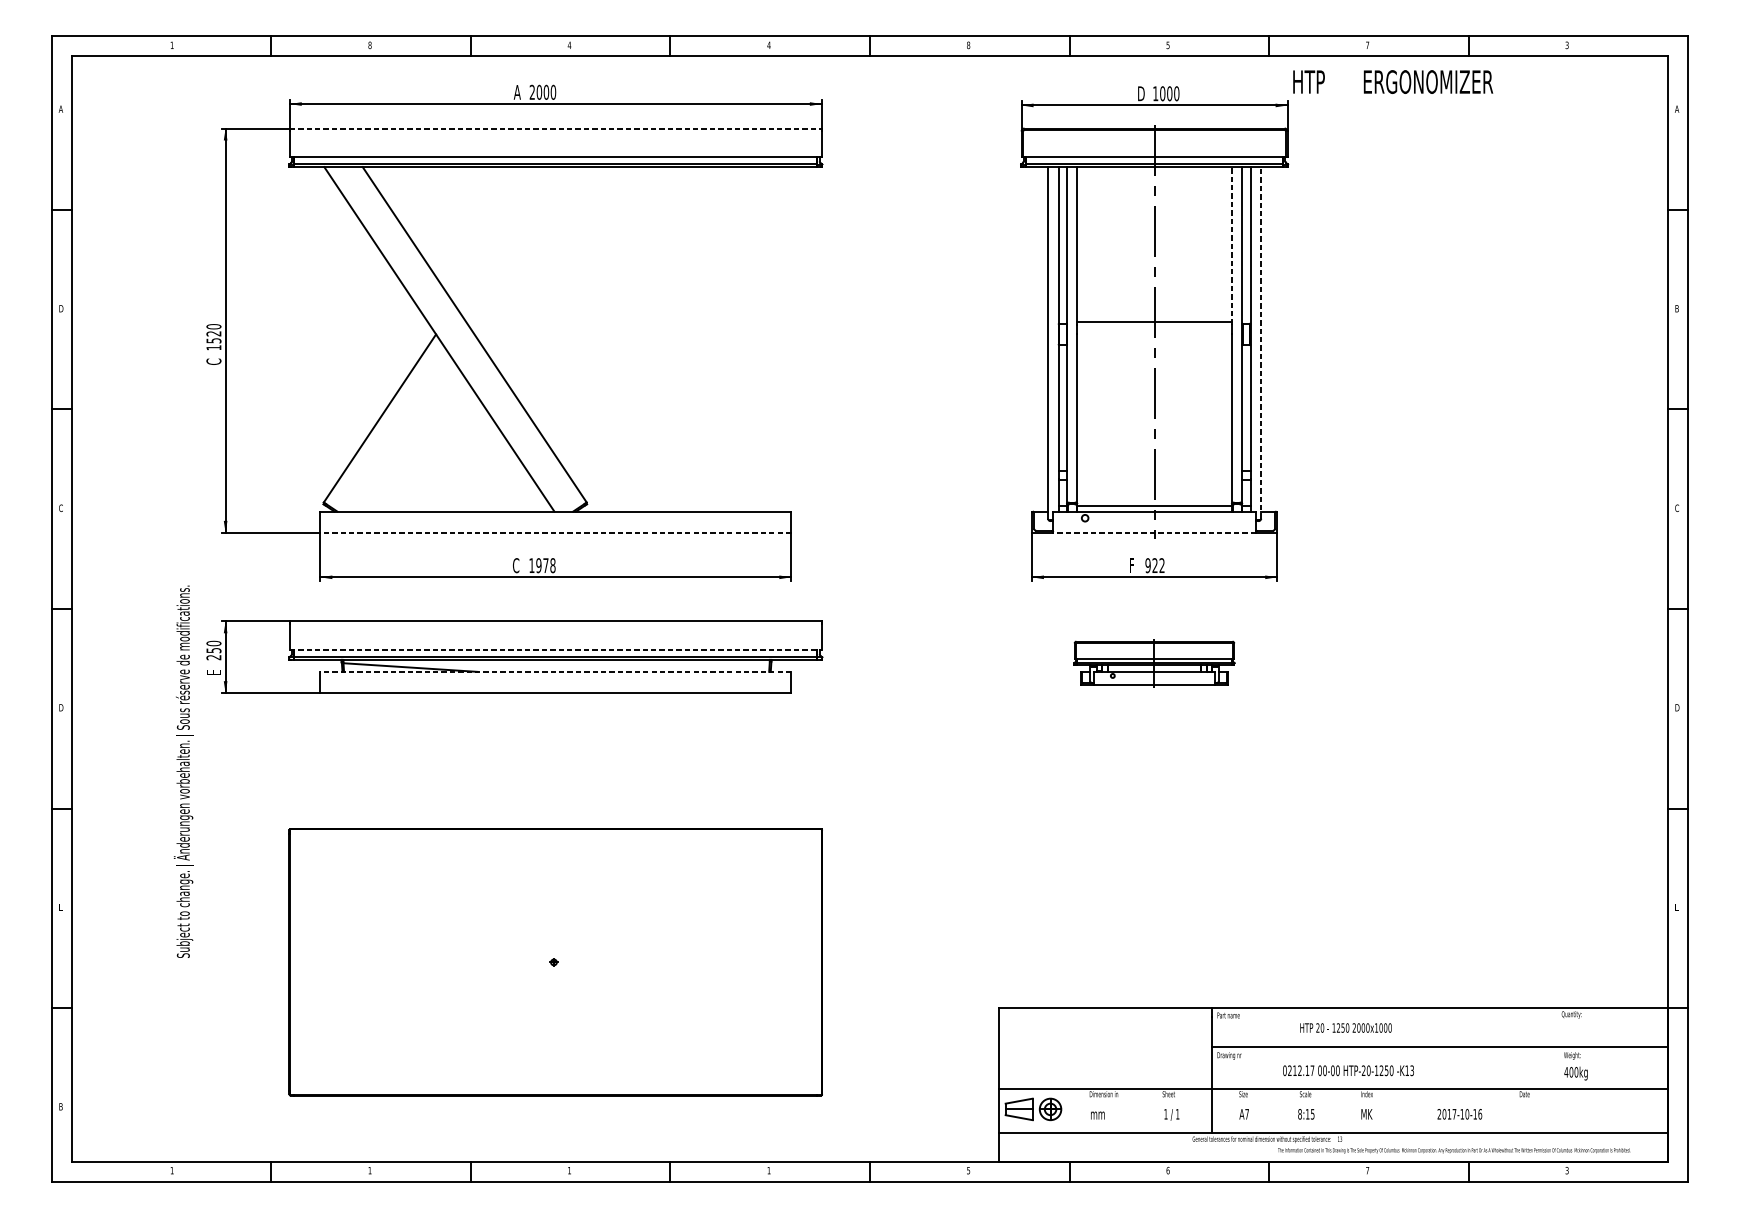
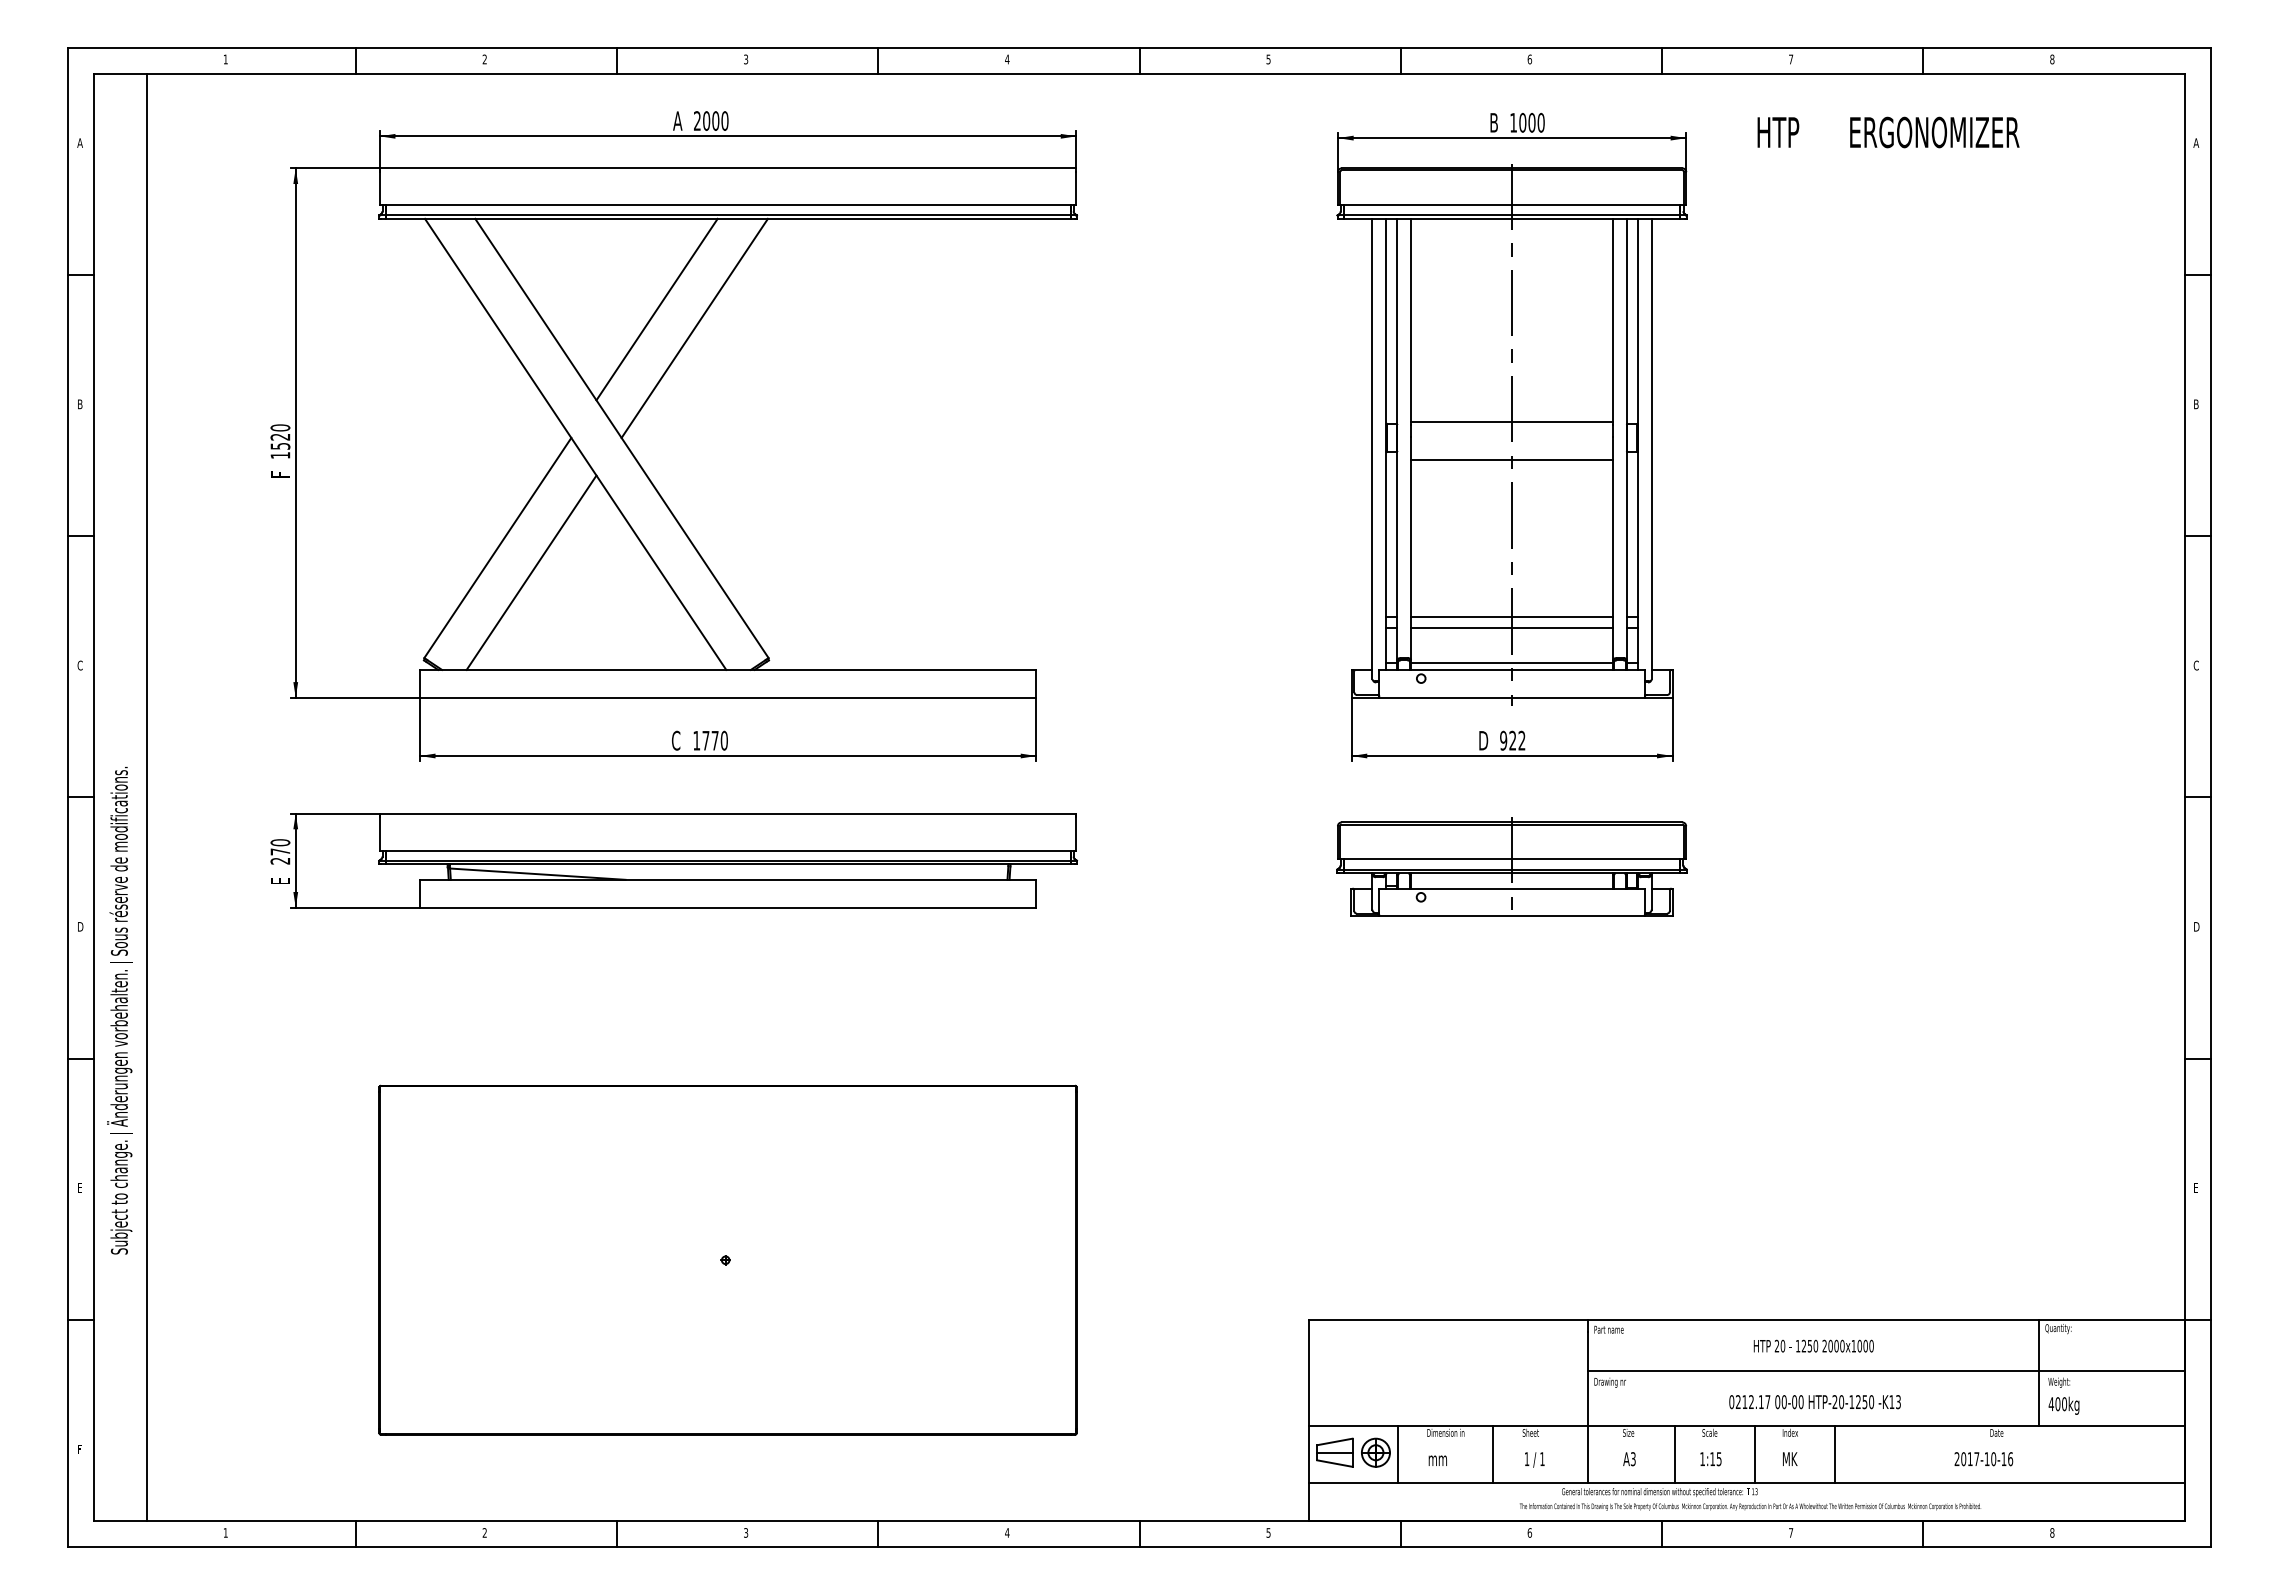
text: (369, 45) -> (484, 59), 8 -> 2
text: (569, 45) -> (745, 59), 4 -> 3
text: (968, 45) -> (1268, 59), 8 -> 5
text: (1167, 45) -> (1529, 59), 5 -> 6
text: (1567, 45) -> (2052, 59), 3 -> 8
text: (1393, 82) -> (1888, 132), moved
text: (1141, 93) -> (1495, 122), D -> B
line: (556, 128) -> (728, 168), dashed -> solid
line: (501, 236) -> (656, 309), added
line: (1231, 245) -> (1613, 321), dashed -> solid
line: (530, 250) -> (694, 327), added
text: (62, 308) -> (81, 404), D -> B
line: (1261, 342) -> (1651, 448), dashed -> solid
line: (1154, 350) -> (1512, 459), added
text: (213, 361) -> (280, 473), C -> F
line: (405, 437) -> (531, 572), added
line: (1154, 470) -> (1512, 616), added
line: (1154, 479) -> (1512, 628), added
line: (555, 532) -> (727, 697), dashed -> solid
line: (1154, 532) -> (1512, 697), dashed -> solid
text: (545, 565) -> (714, 740), 1978 -> 1770
text: (1132, 565) -> (1483, 740), F -> D
line: (111, 609) -> (146, 797), added
line: (556, 649) -> (728, 850), dashed -> solid
text: (213, 650) -> (280, 851), 250 -> 270
part: (1154, 661) -> (1511, 866), size x1.67
line: (555, 671) -> (727, 879), dashed -> solid
text: (183, 771) -> (119, 1010), moved
text: (1345, 1027) -> (1813, 1345), moved
line: (1557, 1048) -> (2039, 1373), added
text: (1348, 1071) -> (1814, 1402), moved
text: (61, 1106) -> (80, 1449), B -> F
line: (1067, 1110) -> (1398, 1454), added
line: (1139, 1110) -> (1492, 1454), added
line: (1279, 1110) -> (1675, 1454), added
line: (1340, 1110) -> (1755, 1454), added
line: (1401, 1110) -> (1835, 1454), added
text: (1246, 1114) -> (1632, 1459), A7 -> A3
text: (1299, 1114) -> (1702, 1459), 8:15 -> 1:15
text: (1459, 1114) -> (1983, 1459), moved
text: (1454, 1150) -> (1750, 1506), moved
text: (369, 1170) -> (484, 1532), 1 -> 2
text: (569, 1170) -> (746, 1532), 1 -> 3
text: (769, 1170) -> (1007, 1532), 1 -> 4
text: (1567, 1170) -> (2052, 1532), 3 -> 8

